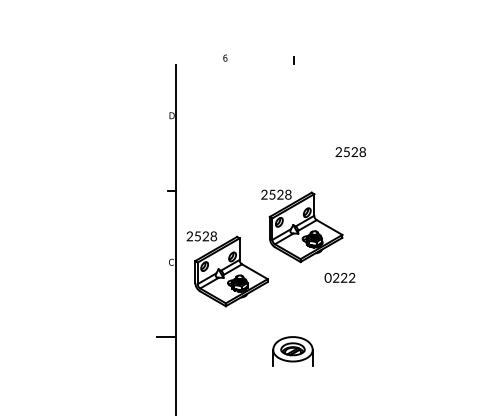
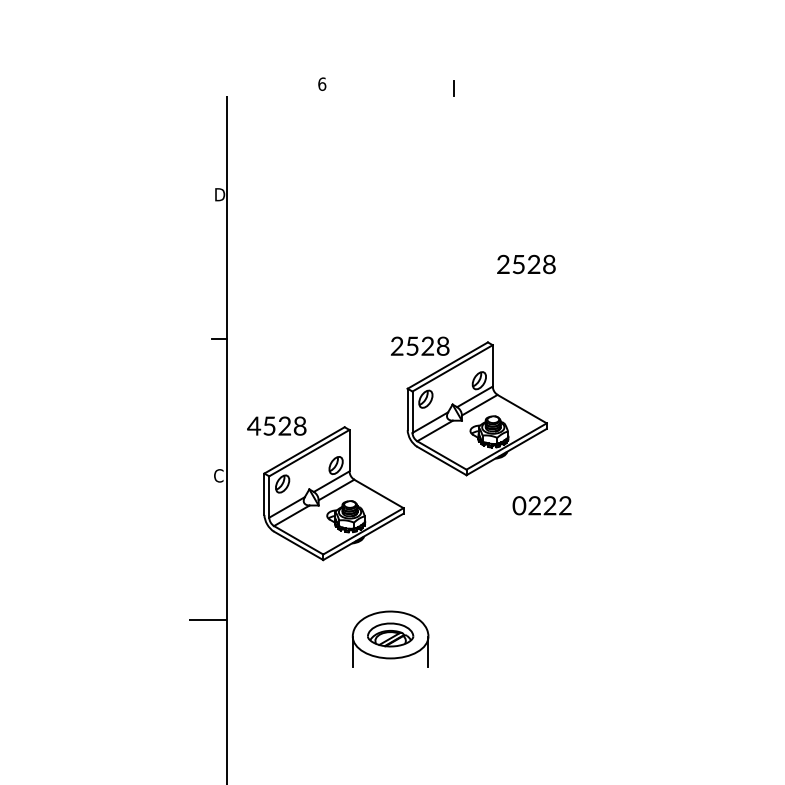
text: (350, 152) -> (525, 265), moved
text: (189, 236) -> (253, 426), 2528 -> 4528
part: (292, 351) -> (389, 639), moved

